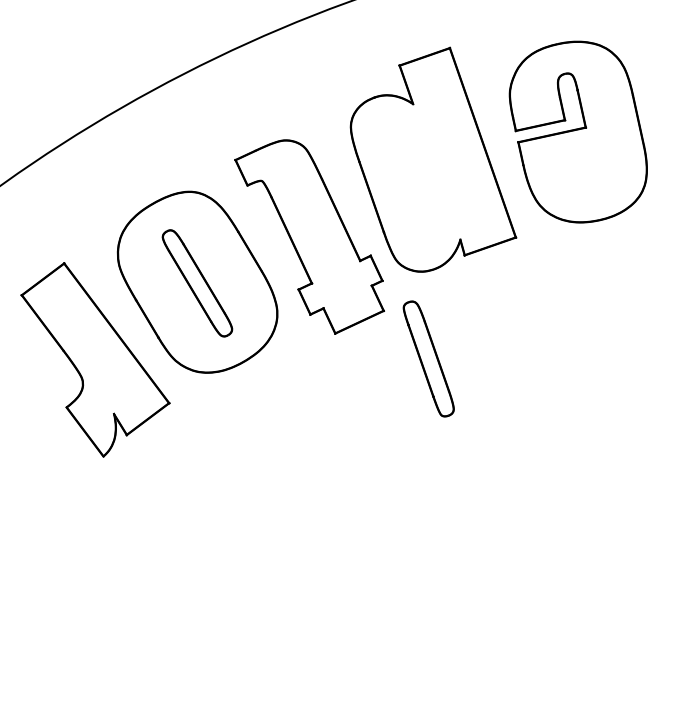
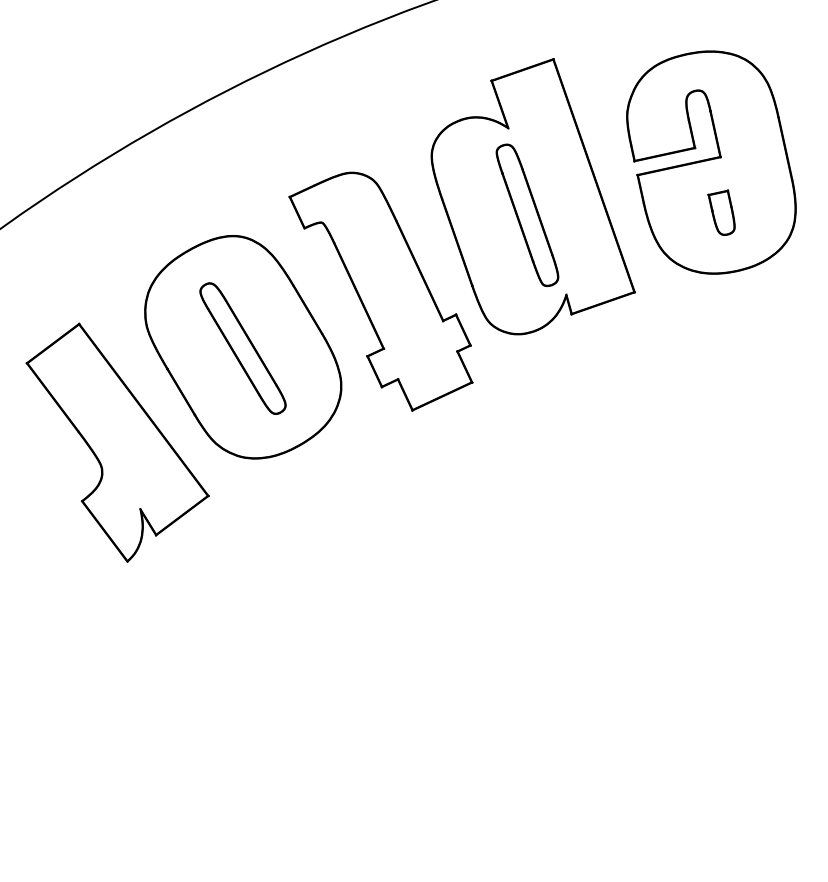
part: (586, 172) -> (721, 212), added
part: (428, 358) -> (527, 214), moved

